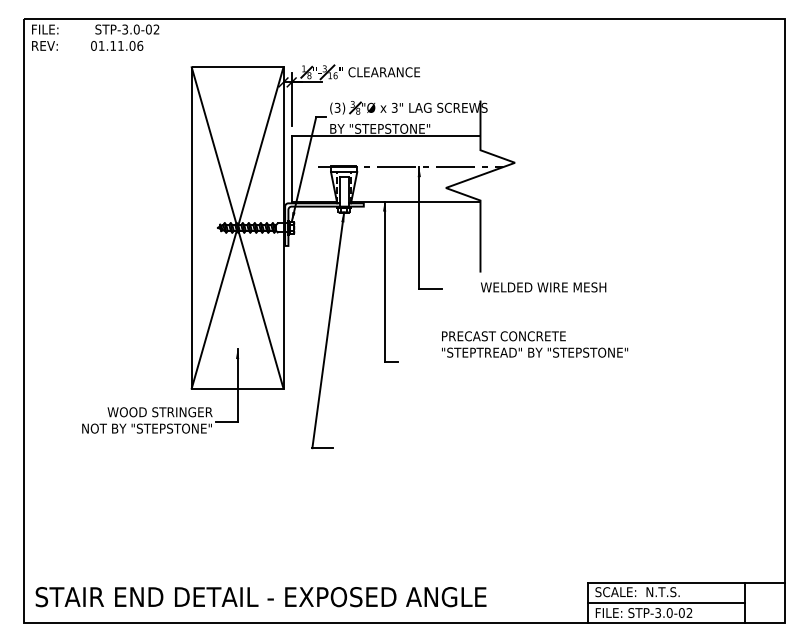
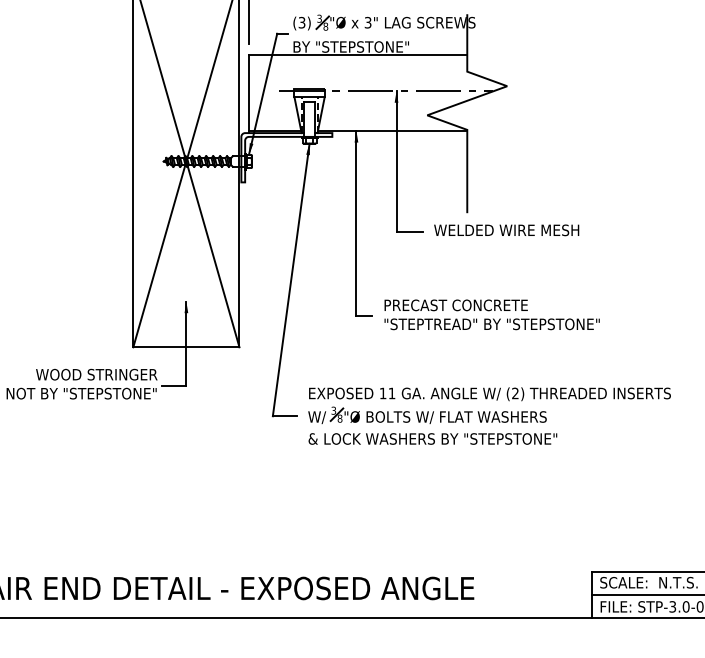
text: (543, 287) -> (506, 230), moved
text: (535, 344) -> (492, 314), moved
part: (499, 447) -> (489, 415), added

